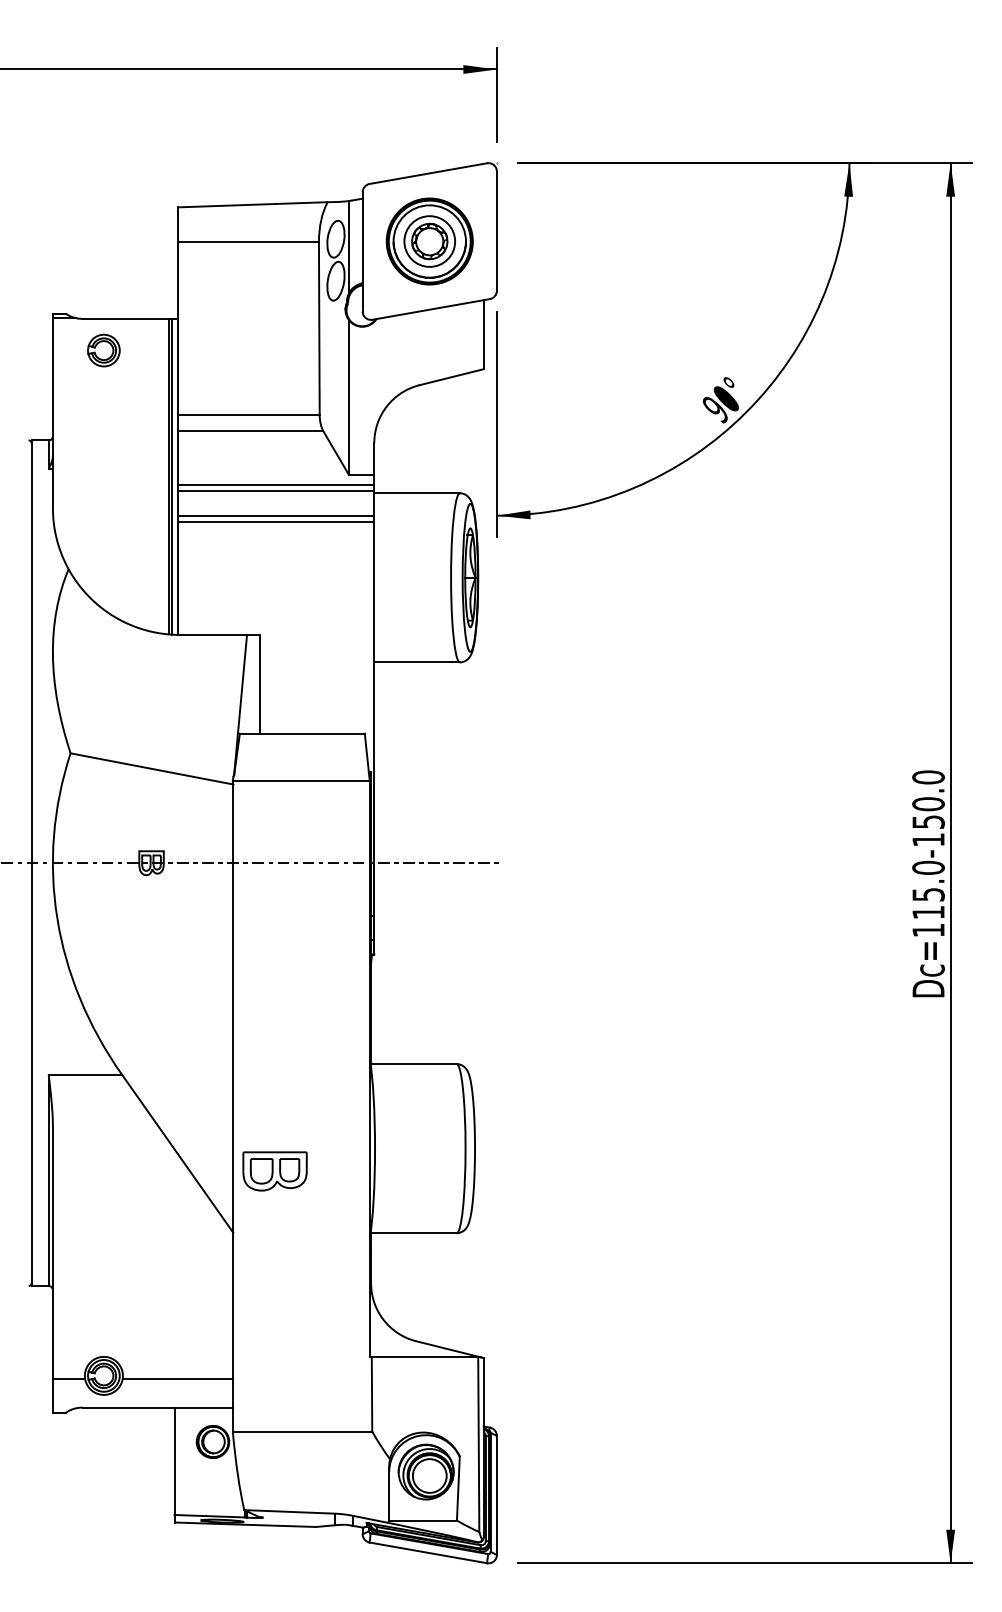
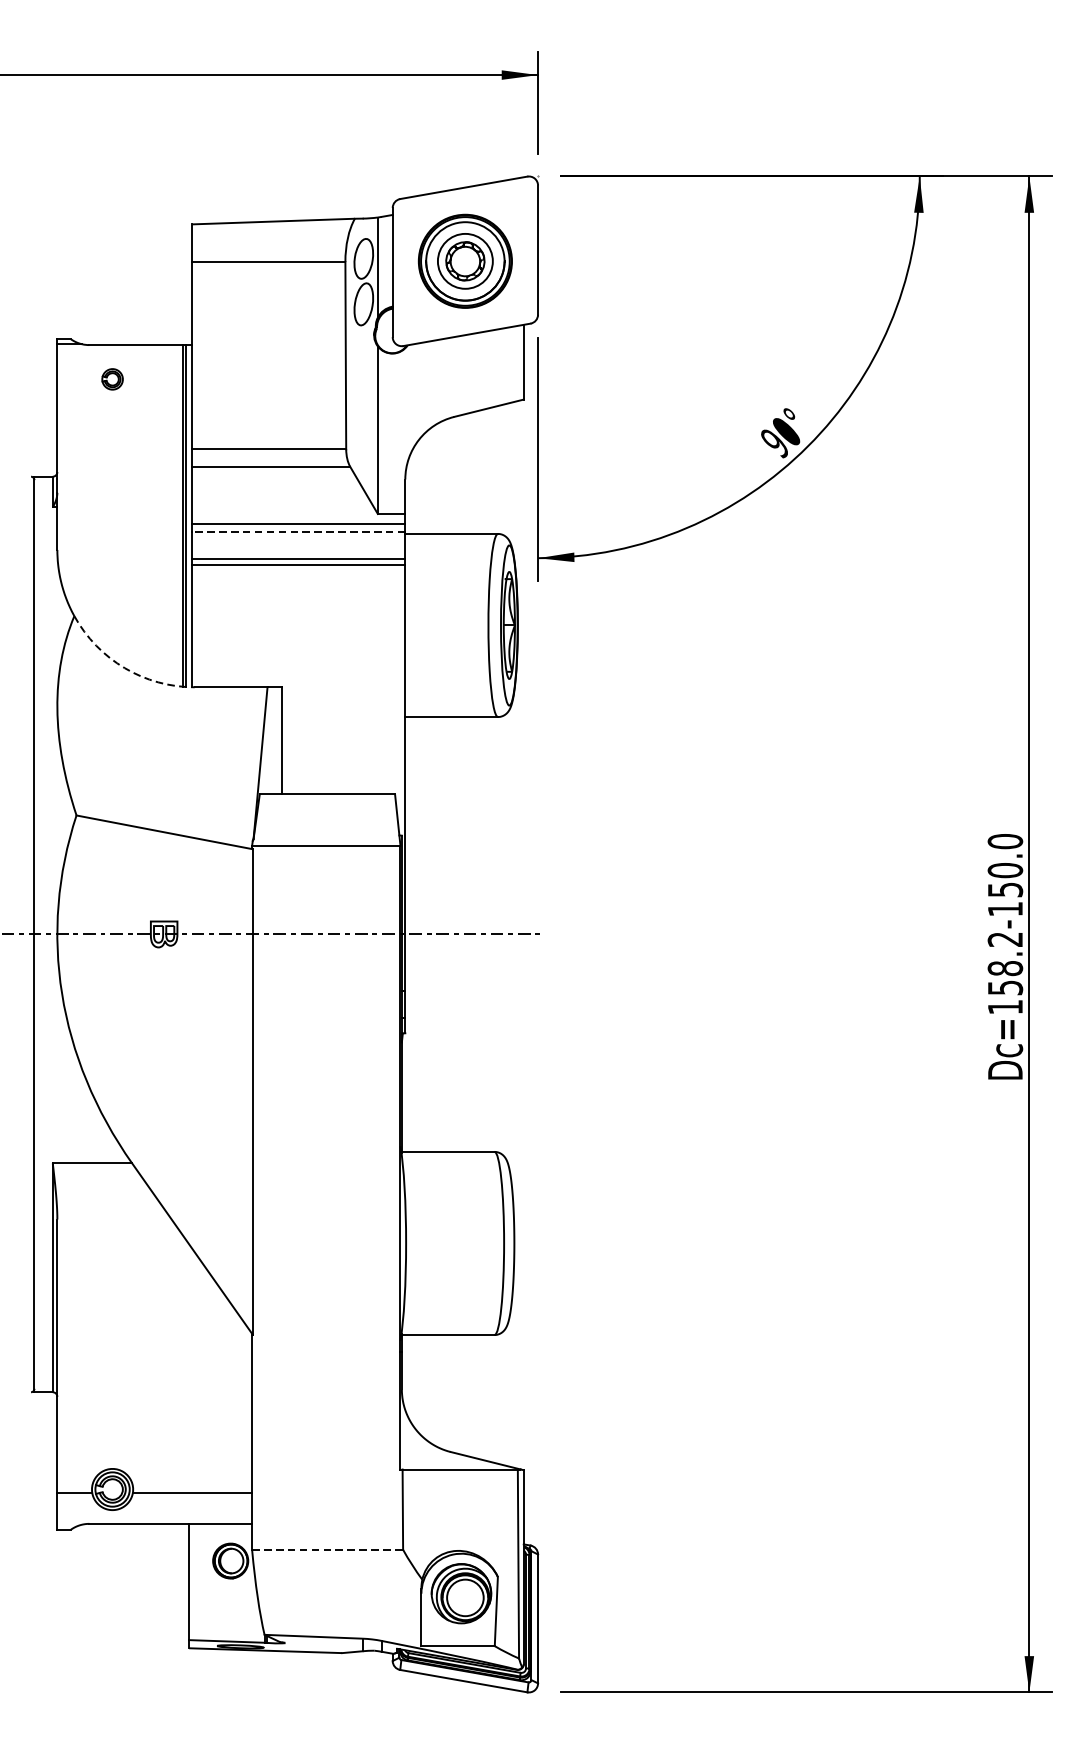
part: (103, 350) -> (112, 379), size x0.6
line: (275, 491) -> (298, 531), solid -> dashed
arc: (115, 617) -> (125, 668), solid -> dashed
text: (928, 889) -> (1005, 962), Dc=115.0-150.0 -> Dc=158.2-150.0
part: (274, 1171) -> (297, 1268), removed
line: (302, 1431) -> (327, 1549), solid -> dashed

